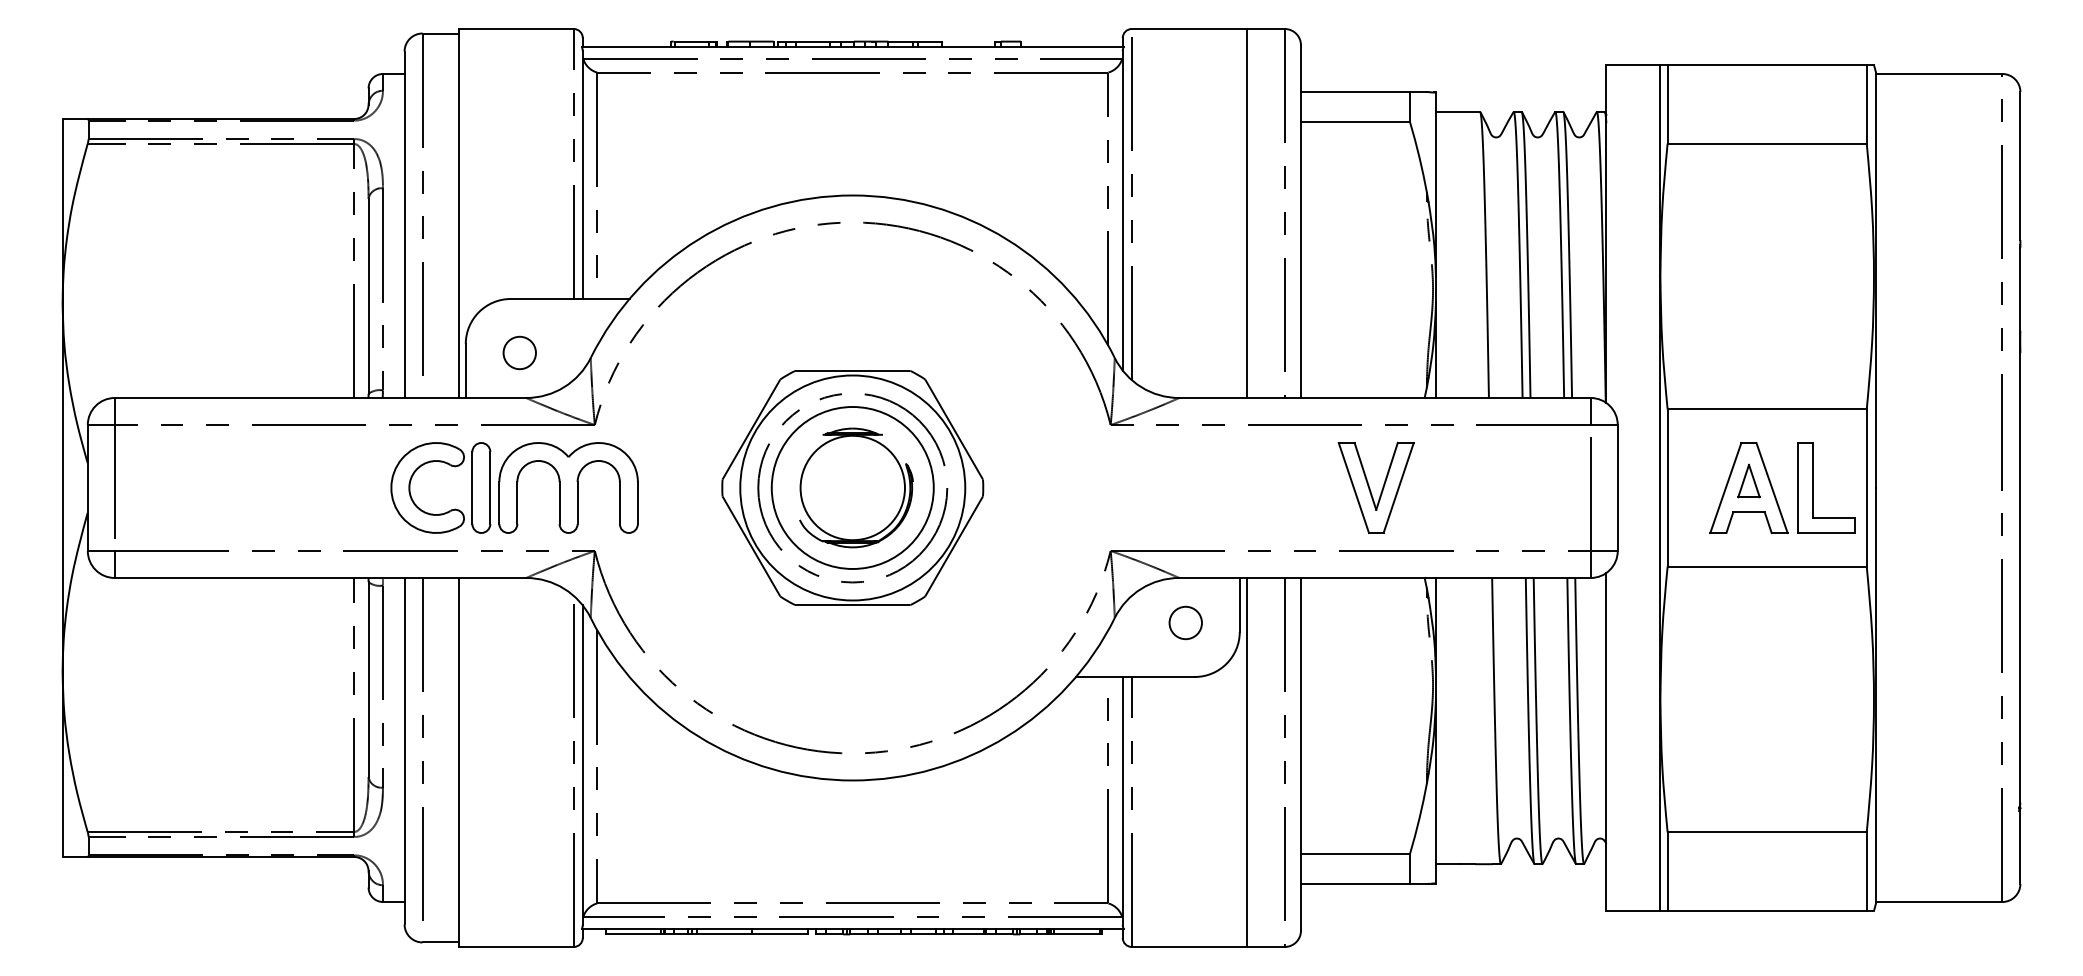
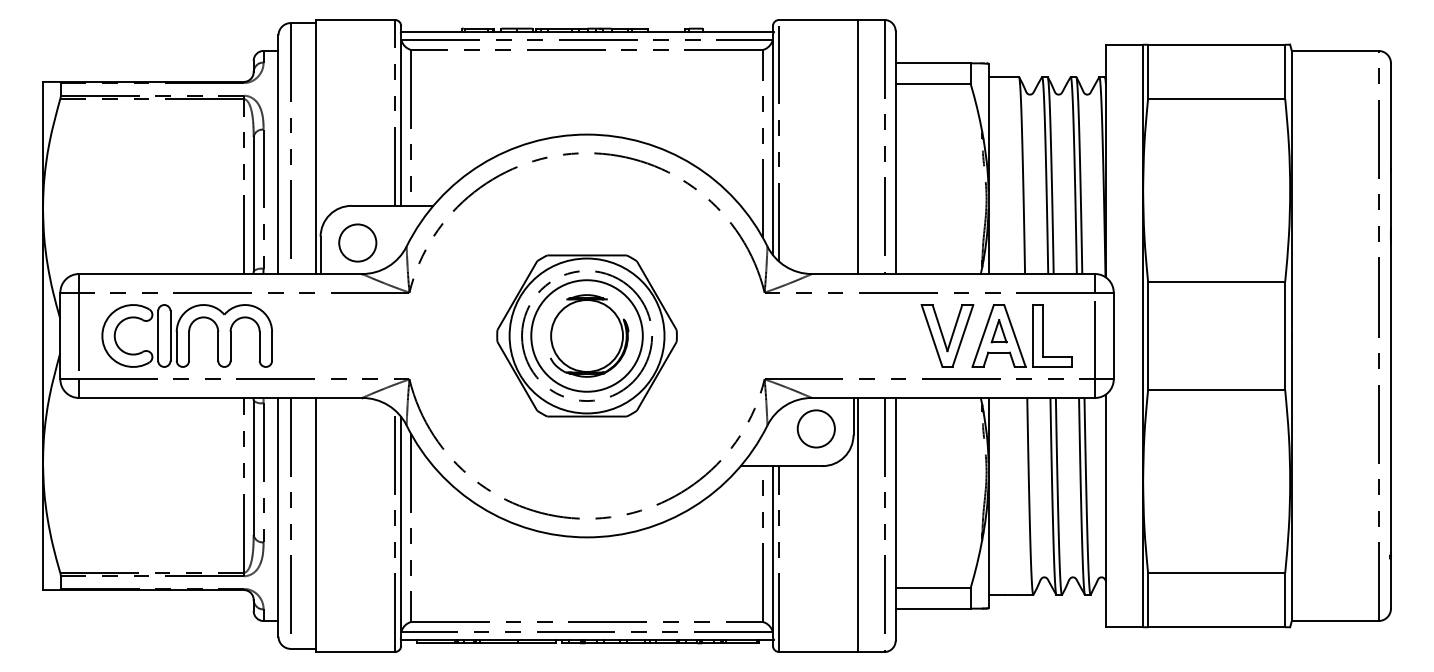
circle: (519, 352) -> (357, 242), size x1.67
part: (513, 487) -> (186, 335), moved
part: (1781, 487) -> (1021, 335), moved
circle: (1184, 622) -> (815, 428), size x1.67

